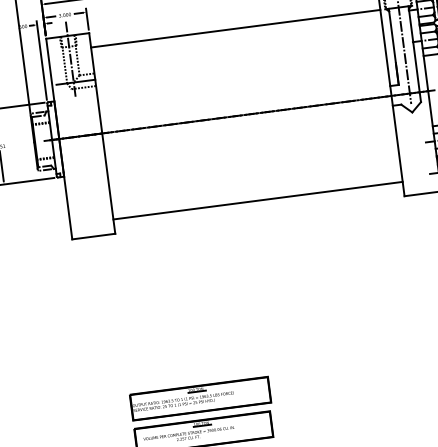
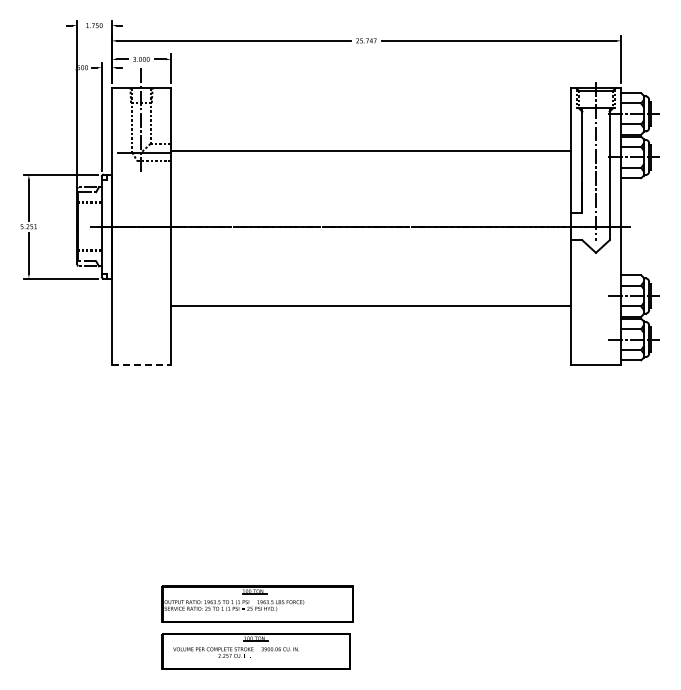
line: (235, 28) -> (370, 150), moved
line: (257, 200) -> (370, 306), moved
line: (93, 236) -> (141, 365), solid -> dashed

